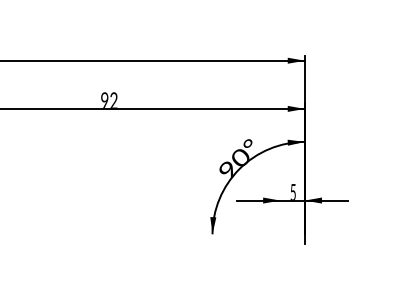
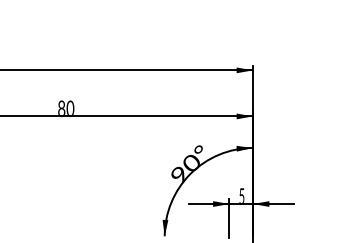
text: (109, 99) -> (66, 107), 92 -> 80
line: (280, 215) -> (229, 218), added

